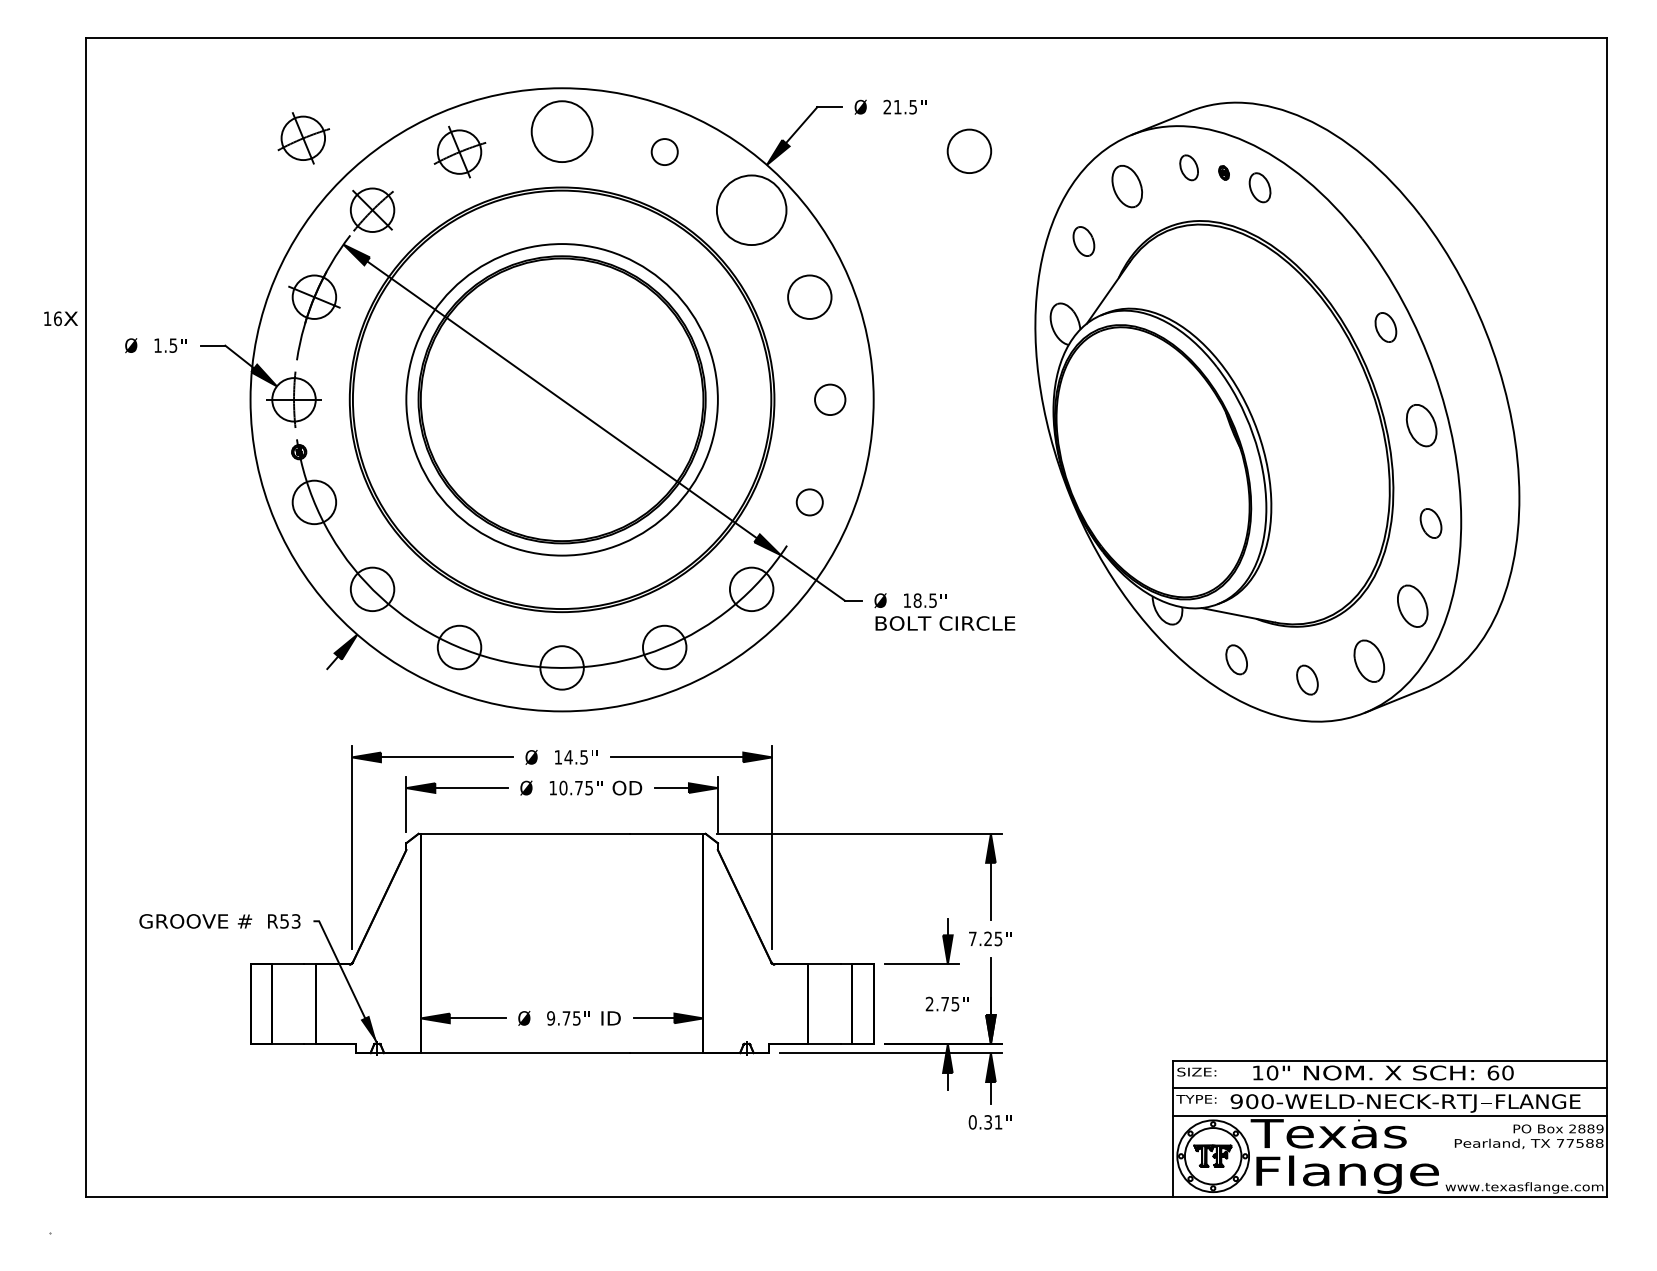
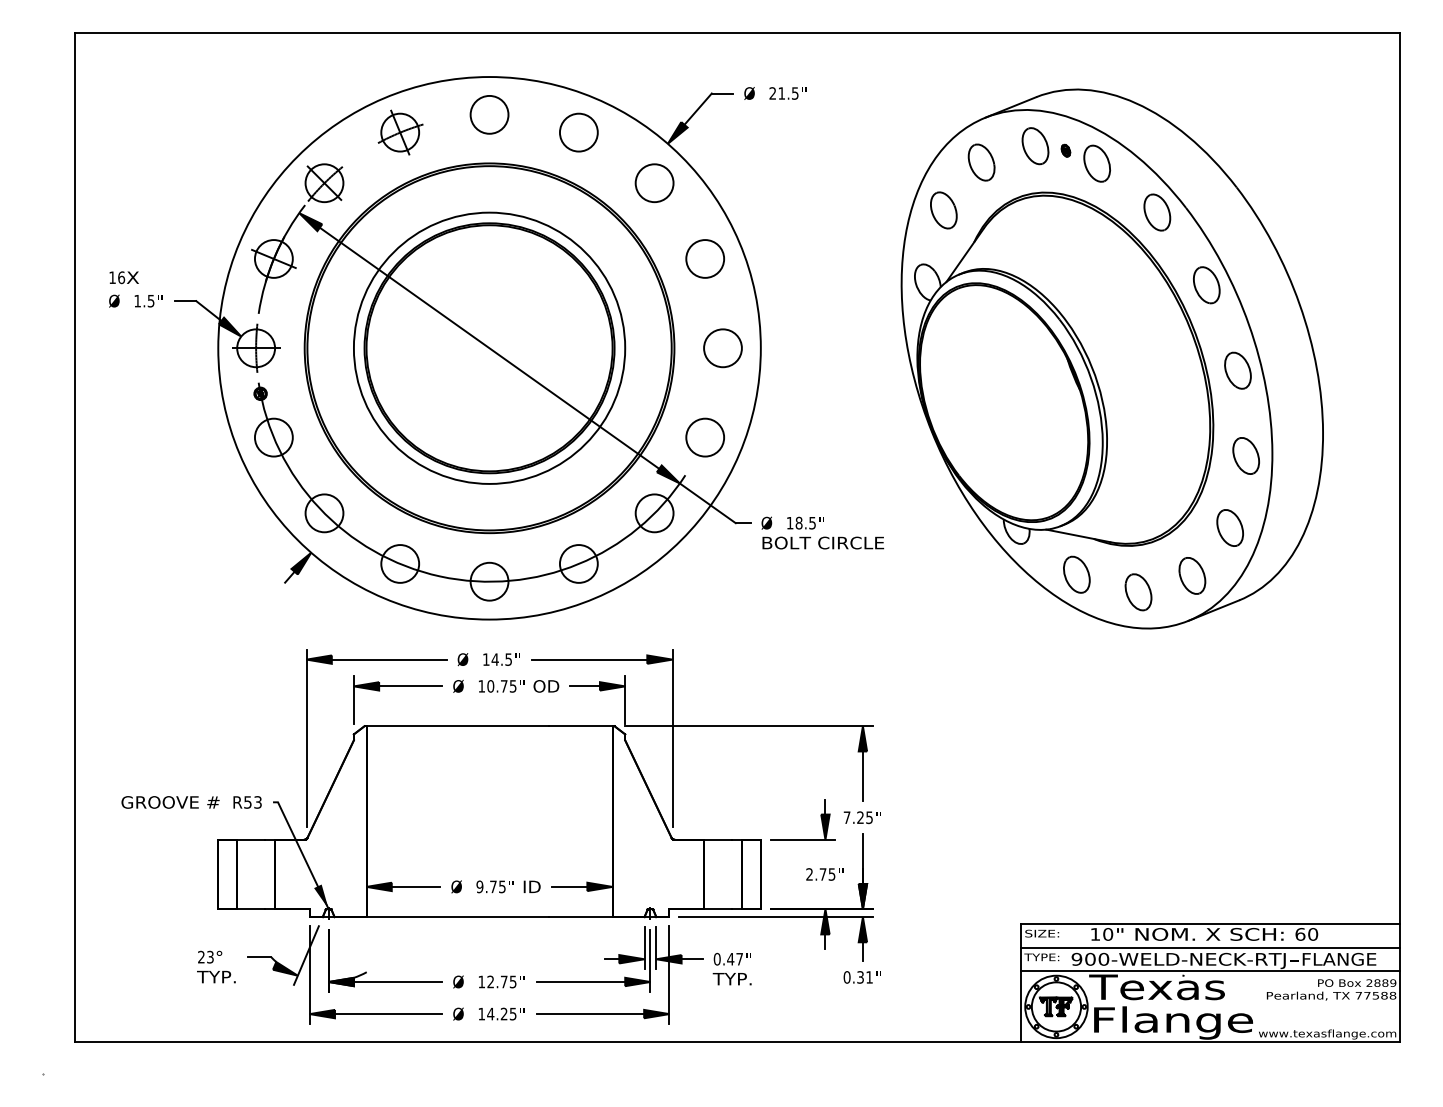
circle: (562, 131) -> (489, 114), size x0.71
part: (303, 138) -> (264, 120), removed
circle: (968, 150) -> (843, 131), removed
circle: (664, 151) -> (578, 132), size x1.67
part: (1189, 168) -> (1035, 146), size x1.67
part: (1260, 187) -> (1097, 163), size x1.43
circle: (751, 210) -> (654, 183), size x0.62
part: (1083, 241) -> (943, 210), size x1.43
part: (1329, 243) -> (1157, 212), added
text: (60, 318) -> (123, 277), moved
part: (1385, 327) -> (1206, 285), size x1.43
circle: (829, 400) -> (722, 348), size x1.43
circle: (810, 502) -> (705, 437), size x1.67
part: (1430, 522) -> (1245, 455), size x1.43
part: (1236, 659) -> (1076, 574), size x1.43
part: (1307, 680) -> (1138, 592), size x1.43
part: (544, 1119) -> (474, 974), added

